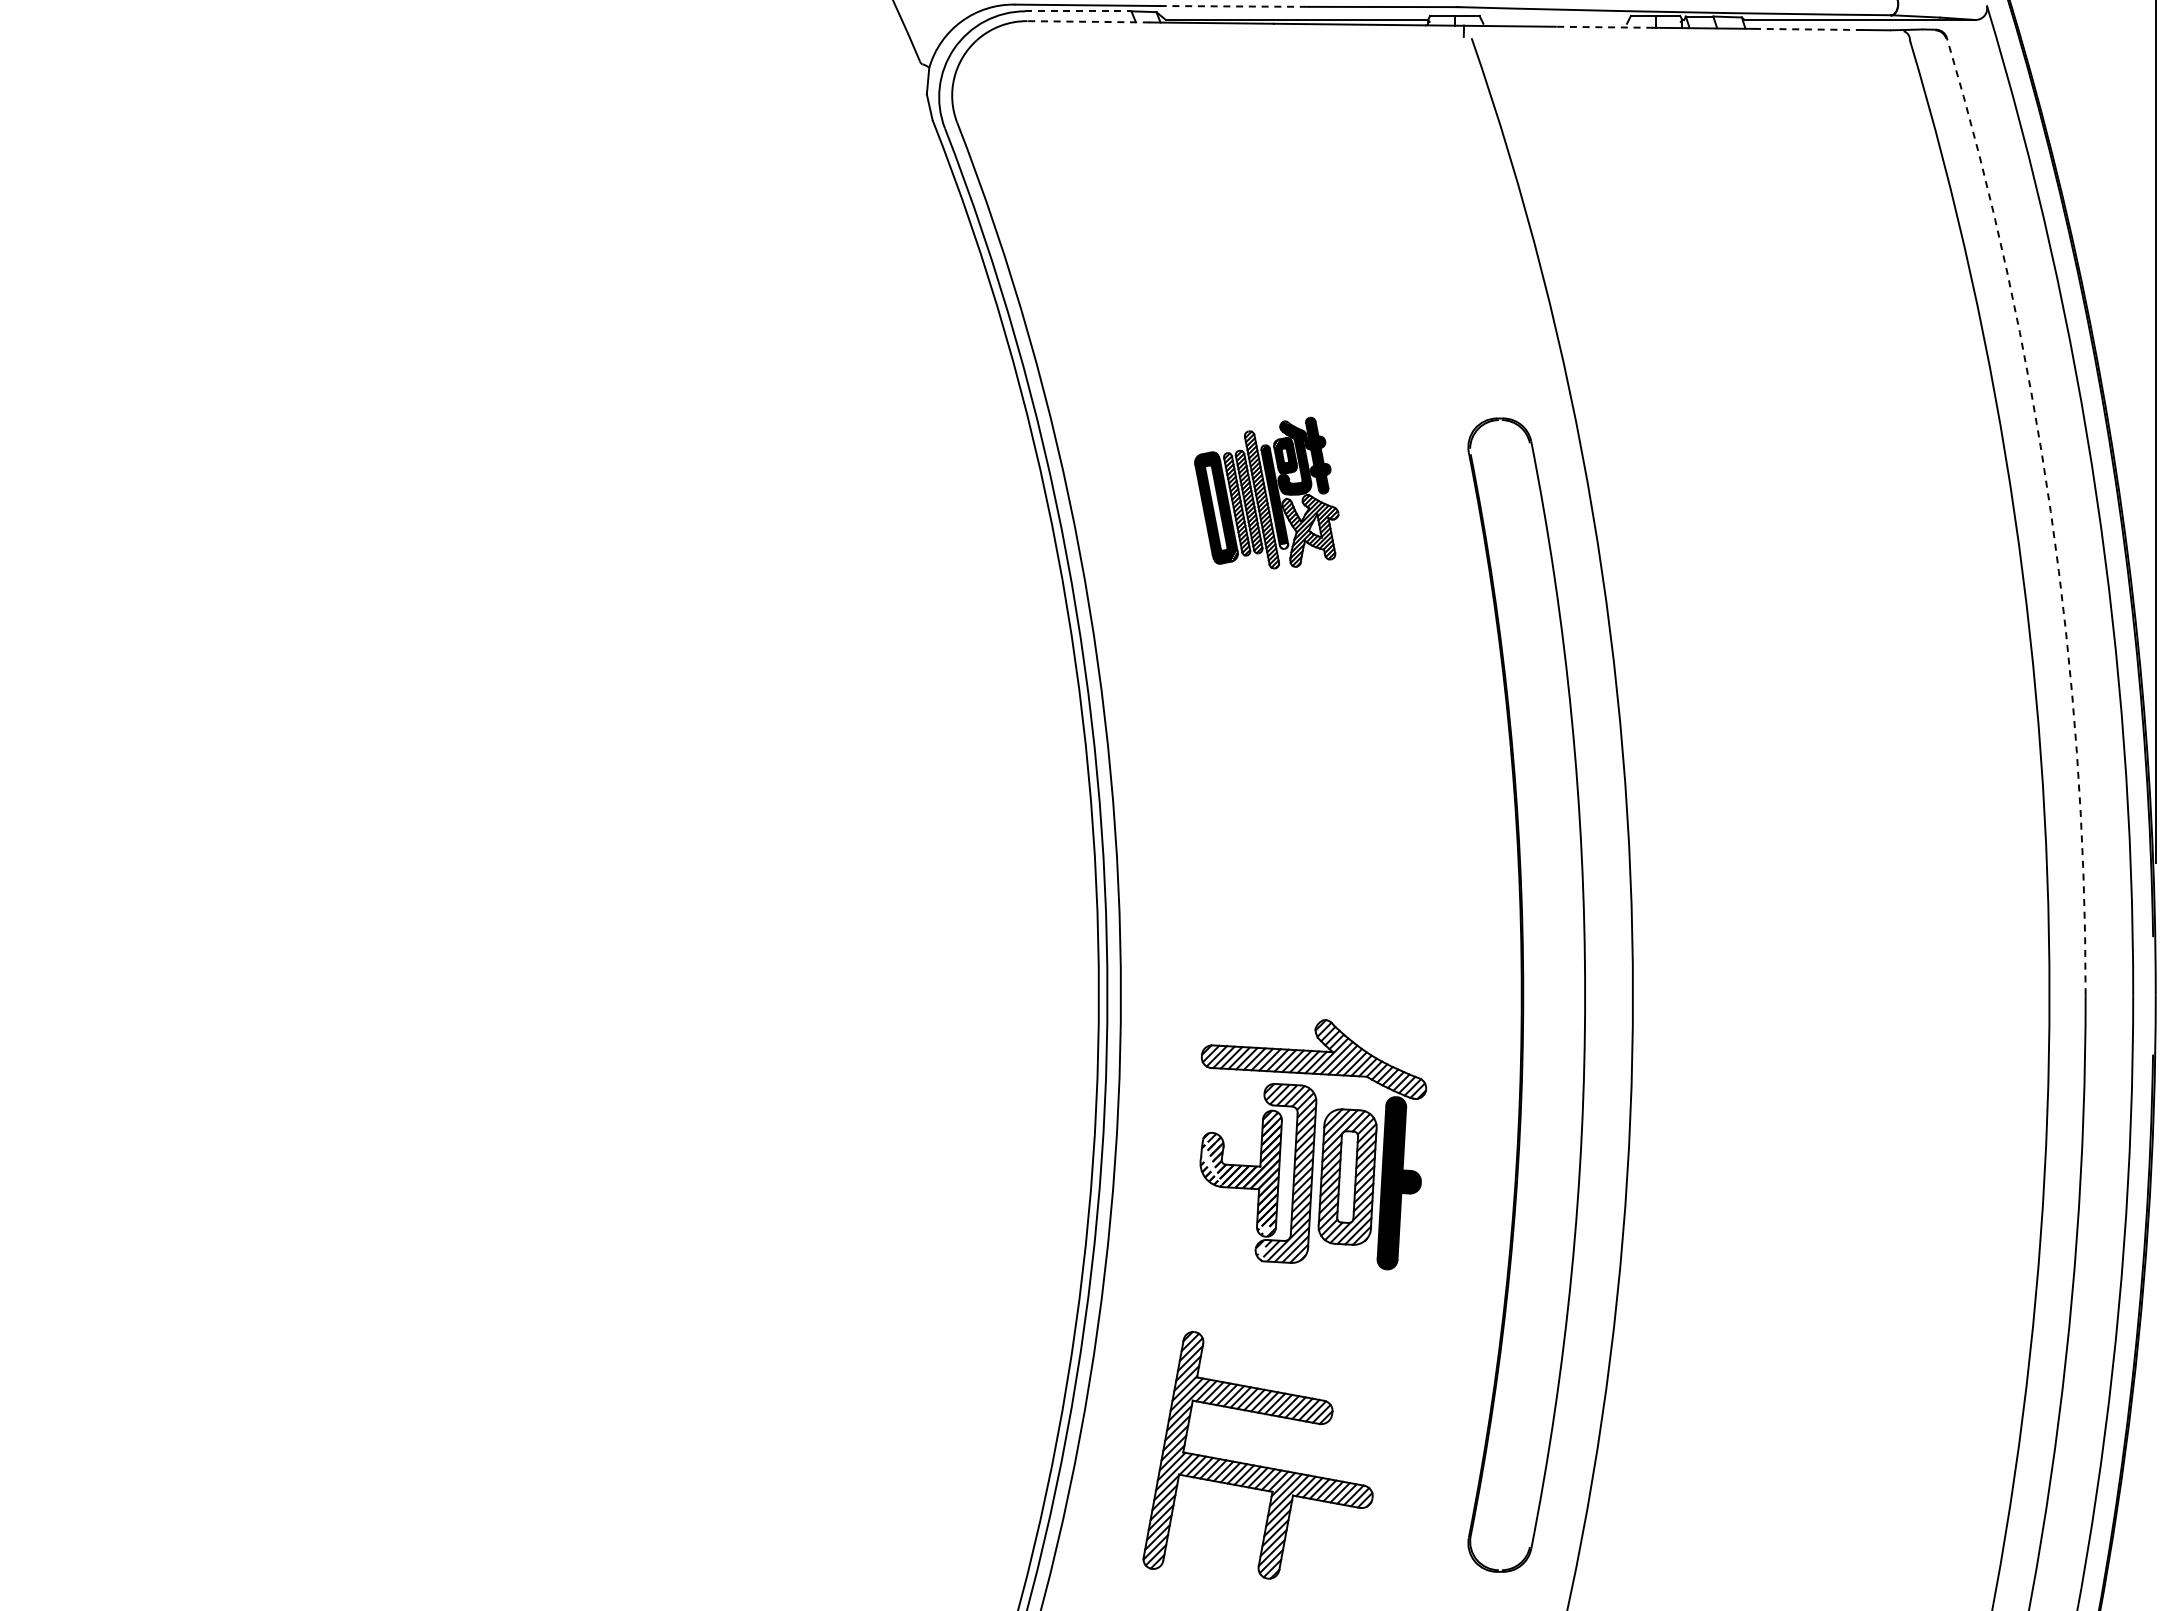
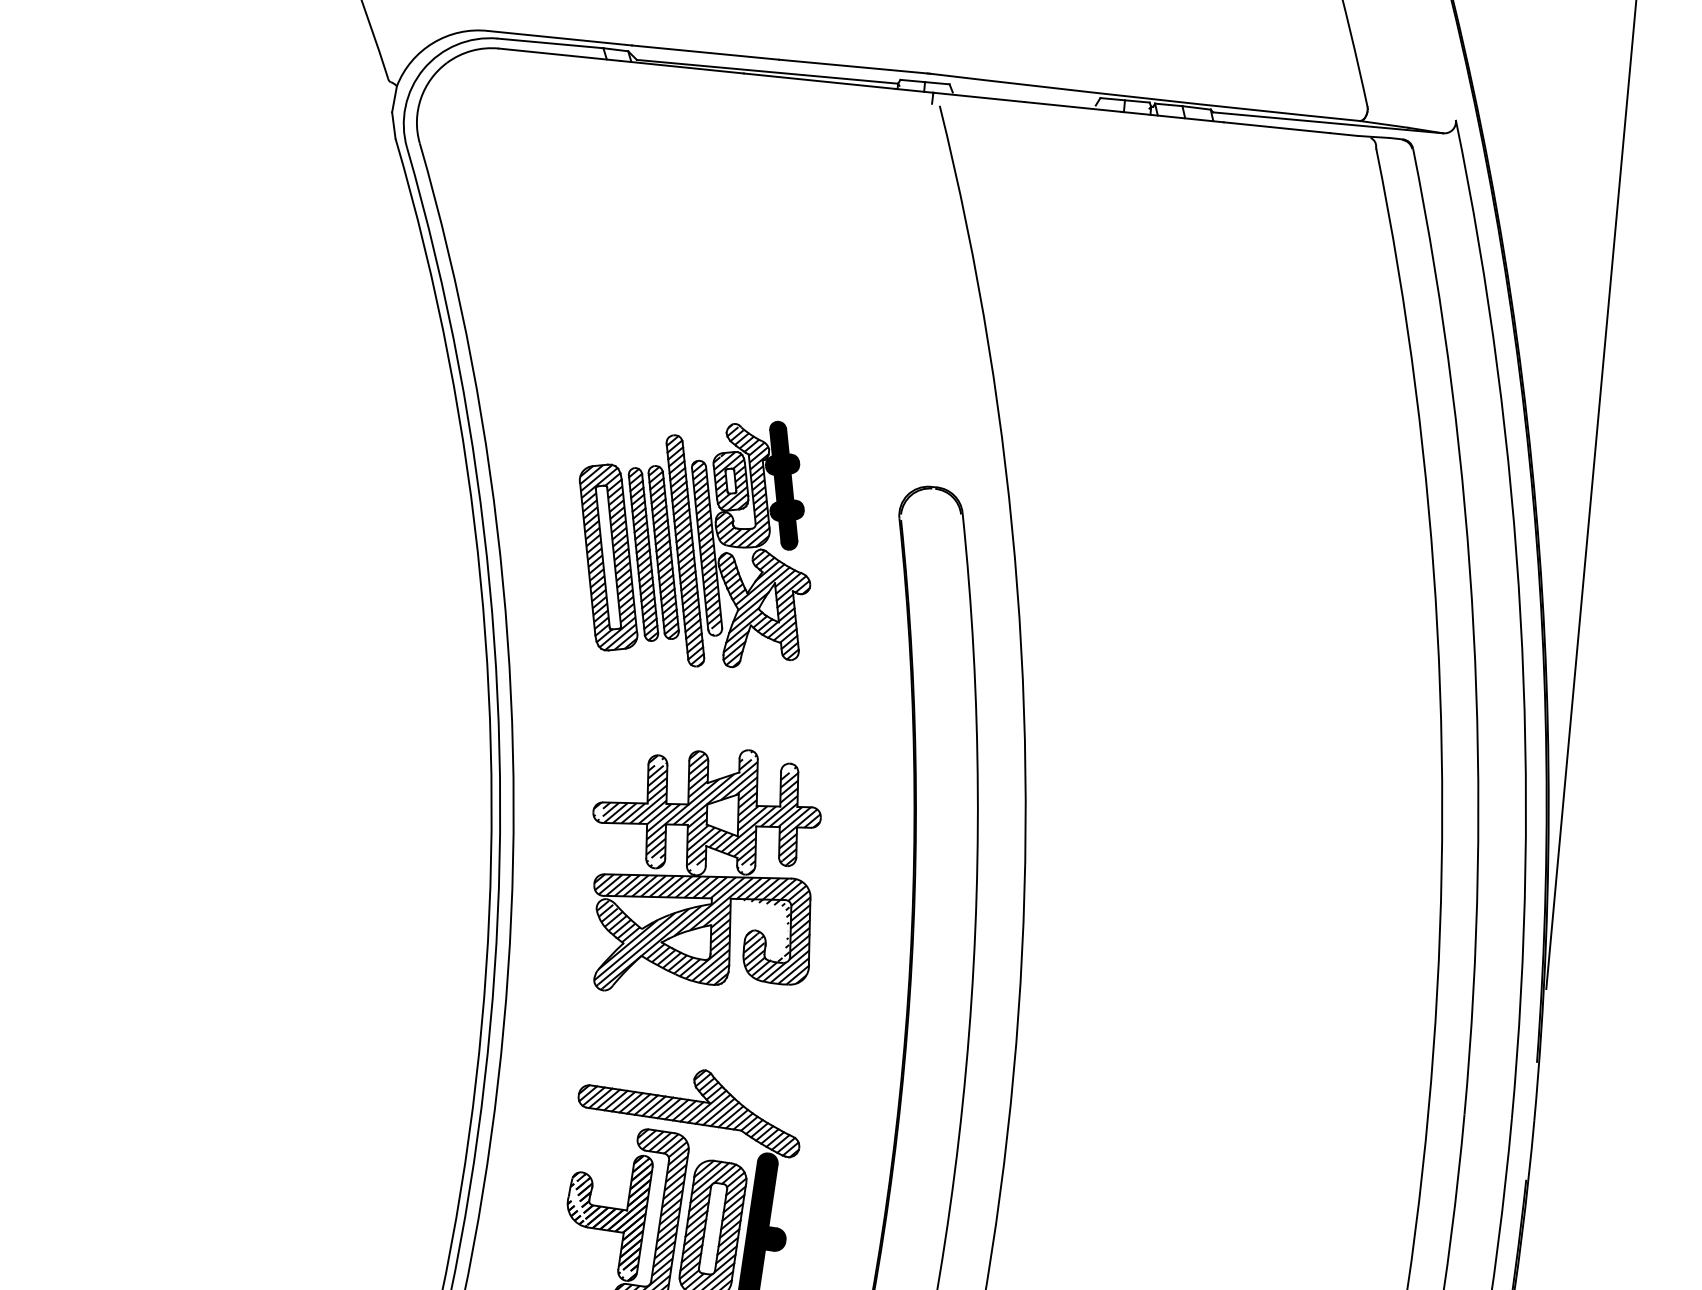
line: (1233, 6) -> (705, 52), dashed -> solid
line: (1078, 11) -> (550, 43), dashed -> solid
line: (1088, 21) -> (559, 54), dashed -> solid
line: (1604, 27) -> (1073, 107), dashed -> solid
line: (1808, 29) -> (1276, 127), dashed -> solid
part: (1266, 492) -> (694, 539), size x1.67
arc: (2050, 511) -> (1473, 629), dashed -> solid
part: (1304, 823) -> (702, 872), added

